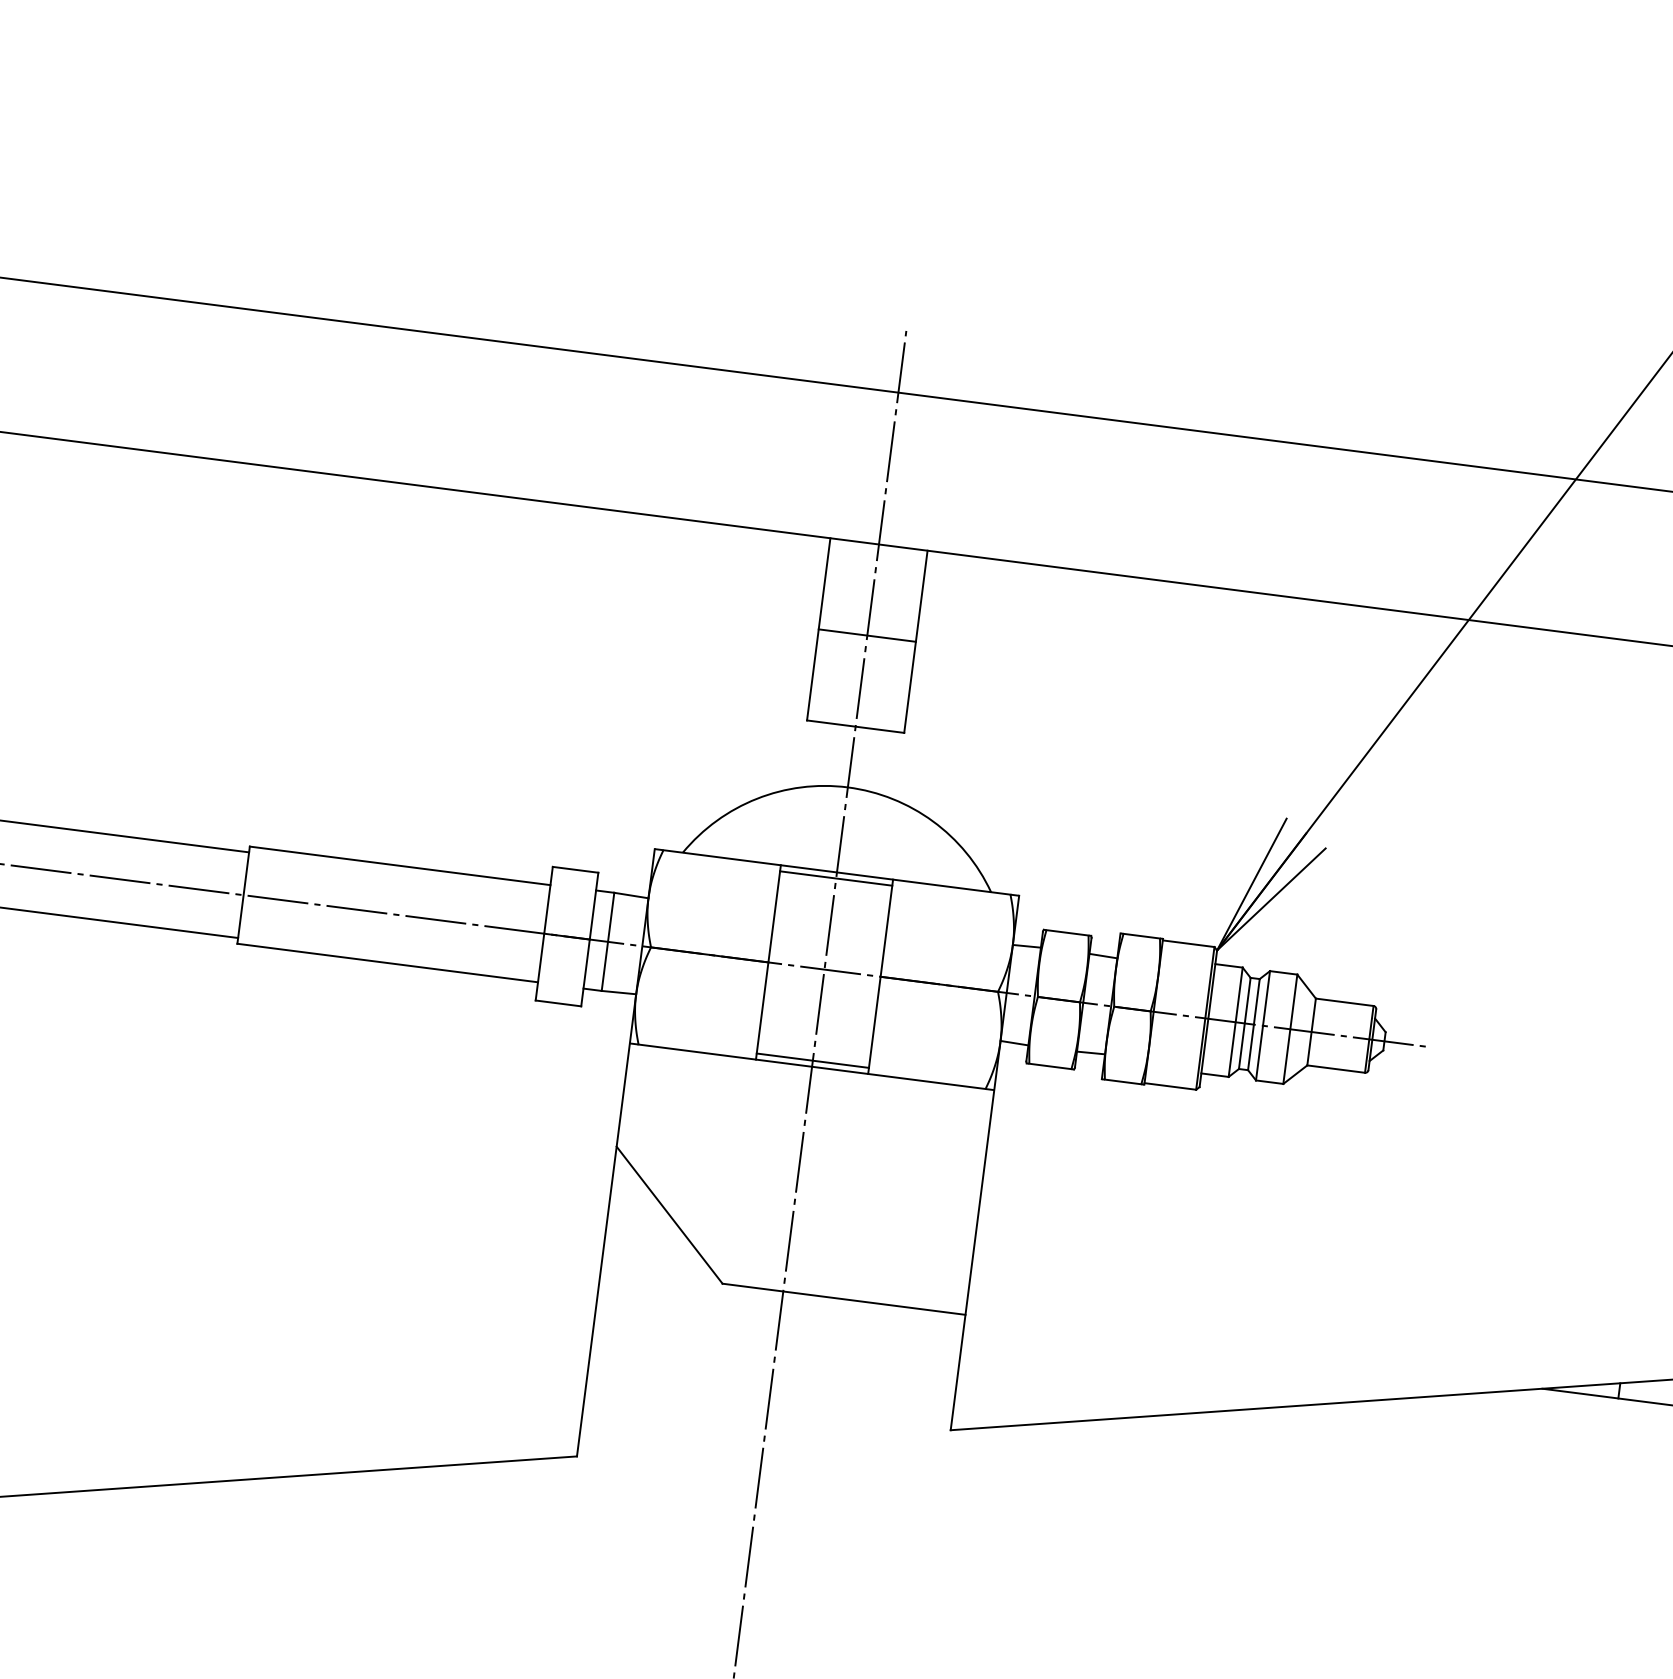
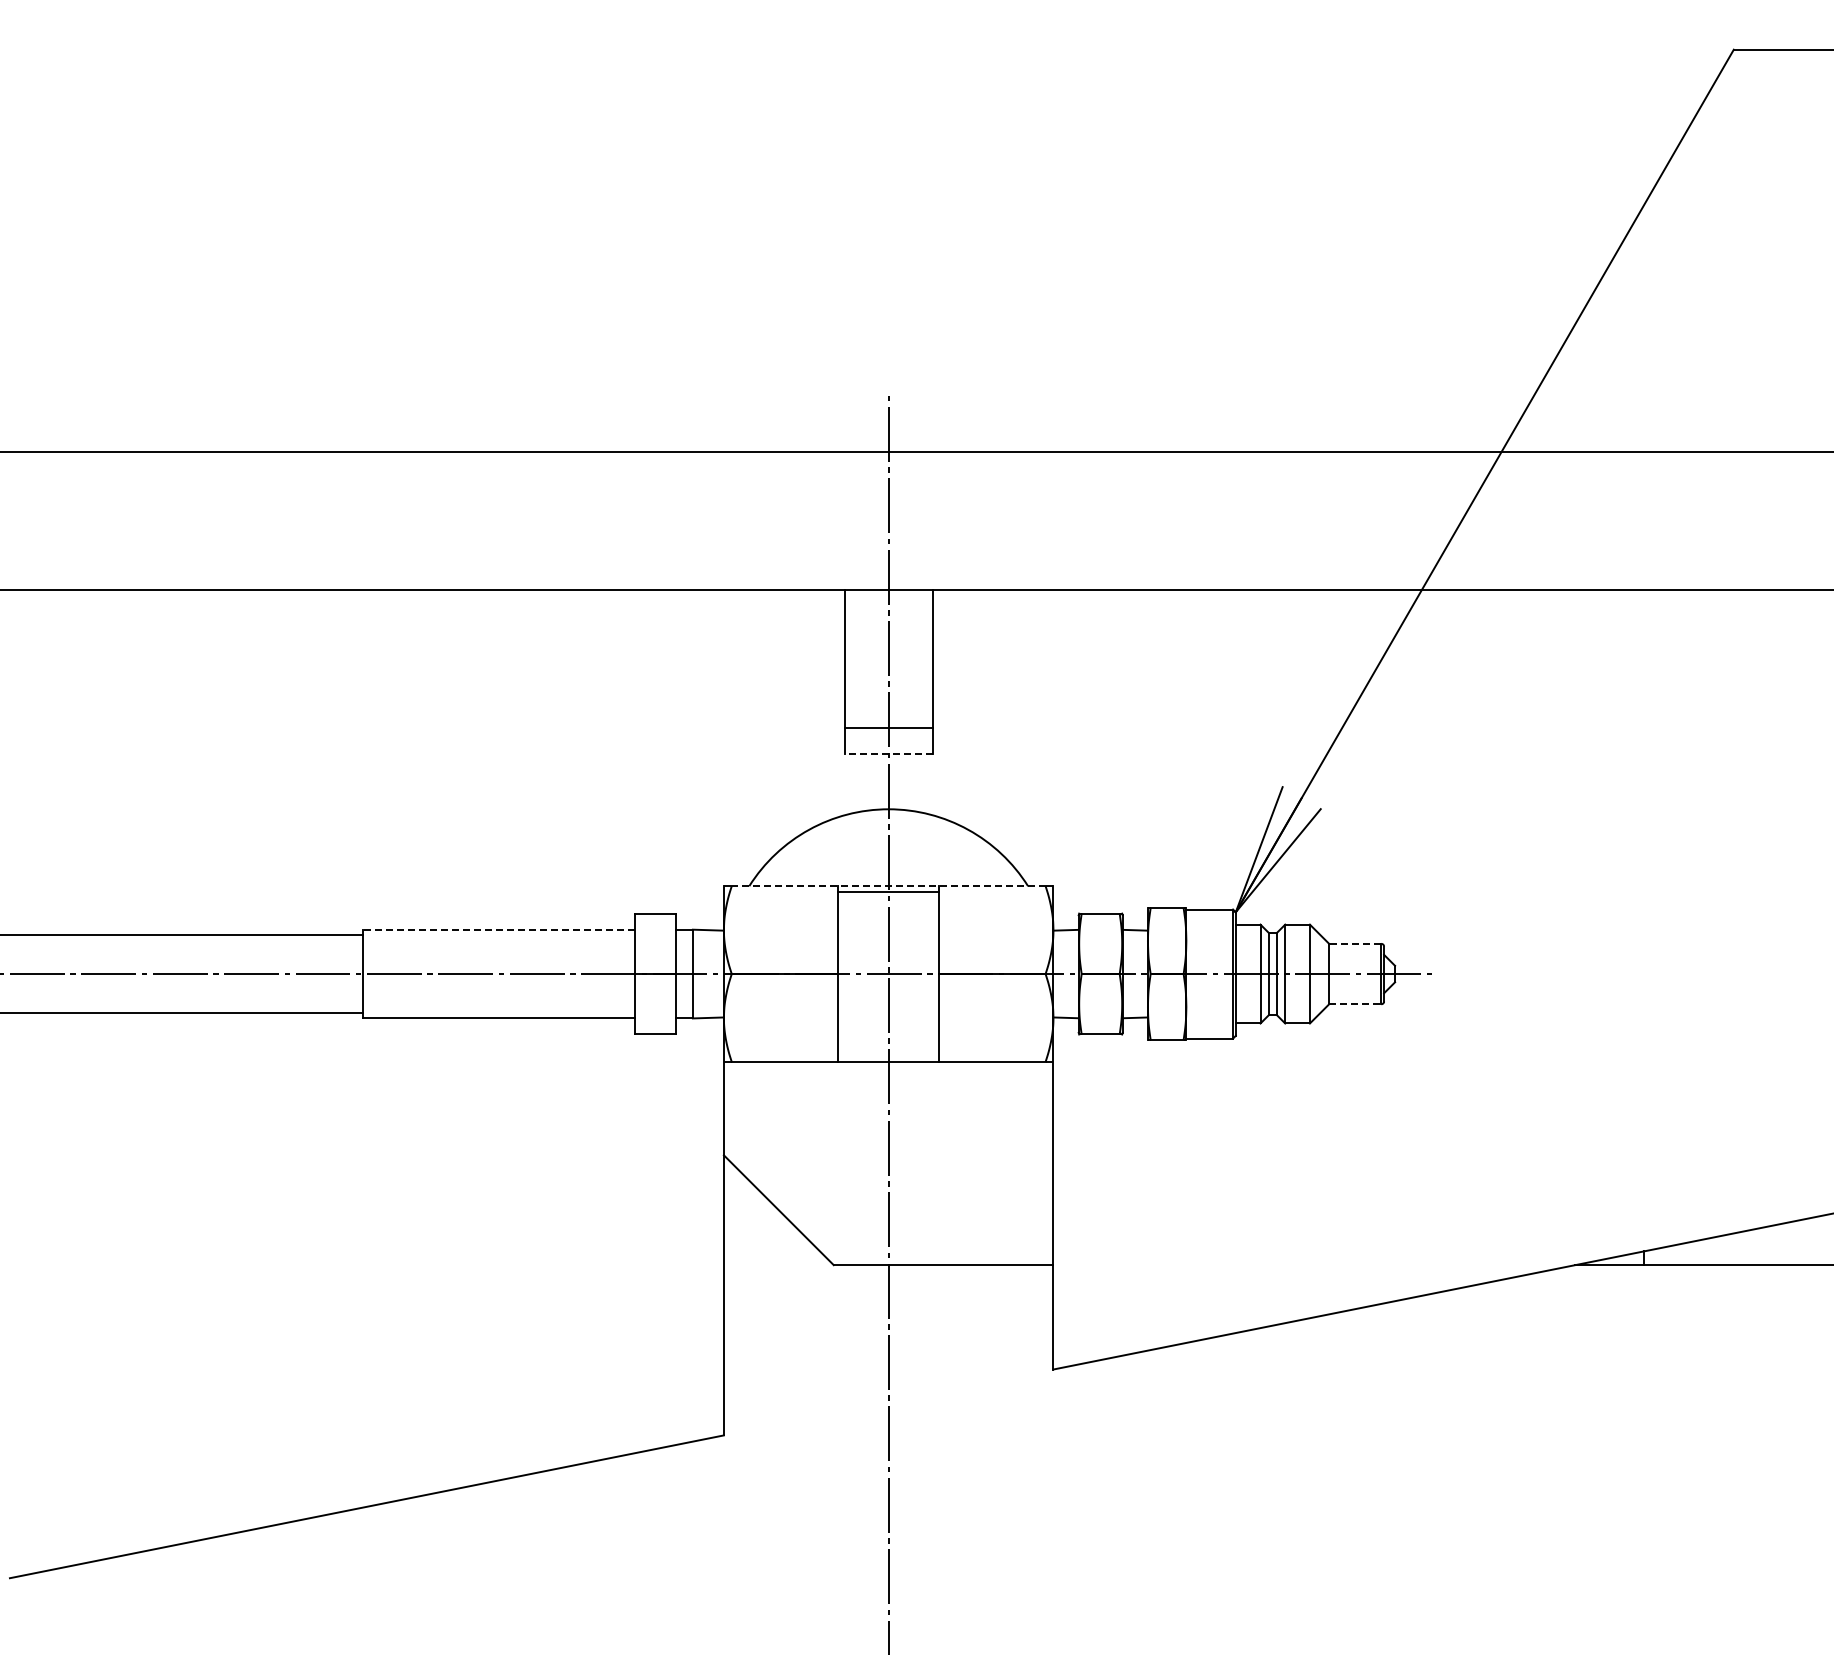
line: (867, 635) -> (888, 727), moved
line: (855, 726) -> (888, 754), solid -> dashed
line: (400, 866) -> (499, 930), solid -> dashed
line: (836, 872) -> (888, 886), solid -> dashed
line: (1343, 1001) -> (1354, 943), solid -> dashed
line: (812, 1060) -> (888, 1056), removed
line: (1336, 1069) -> (1355, 1004), solid -> dashed

